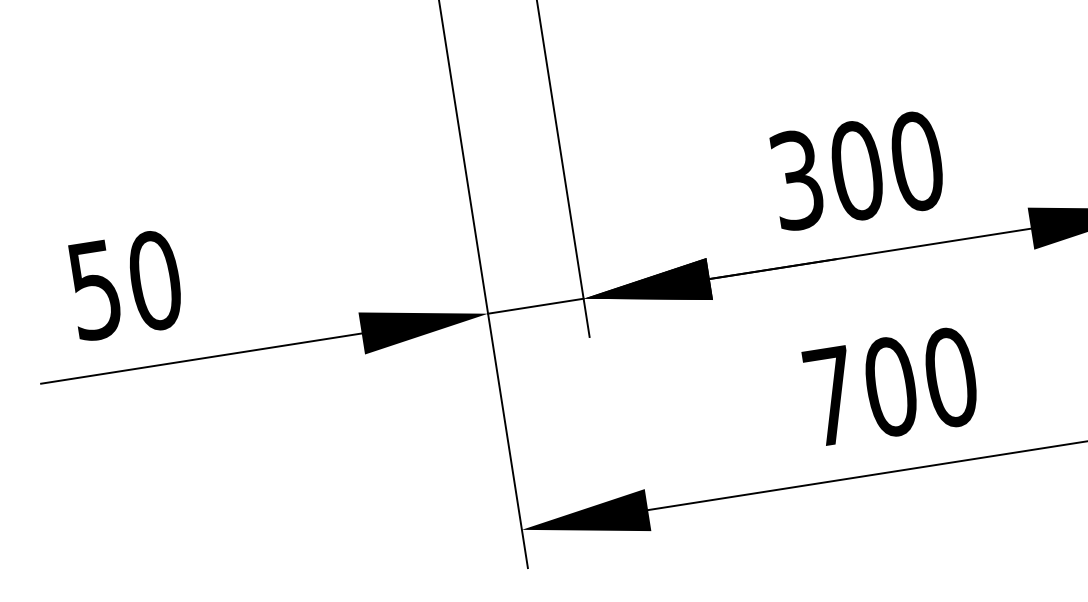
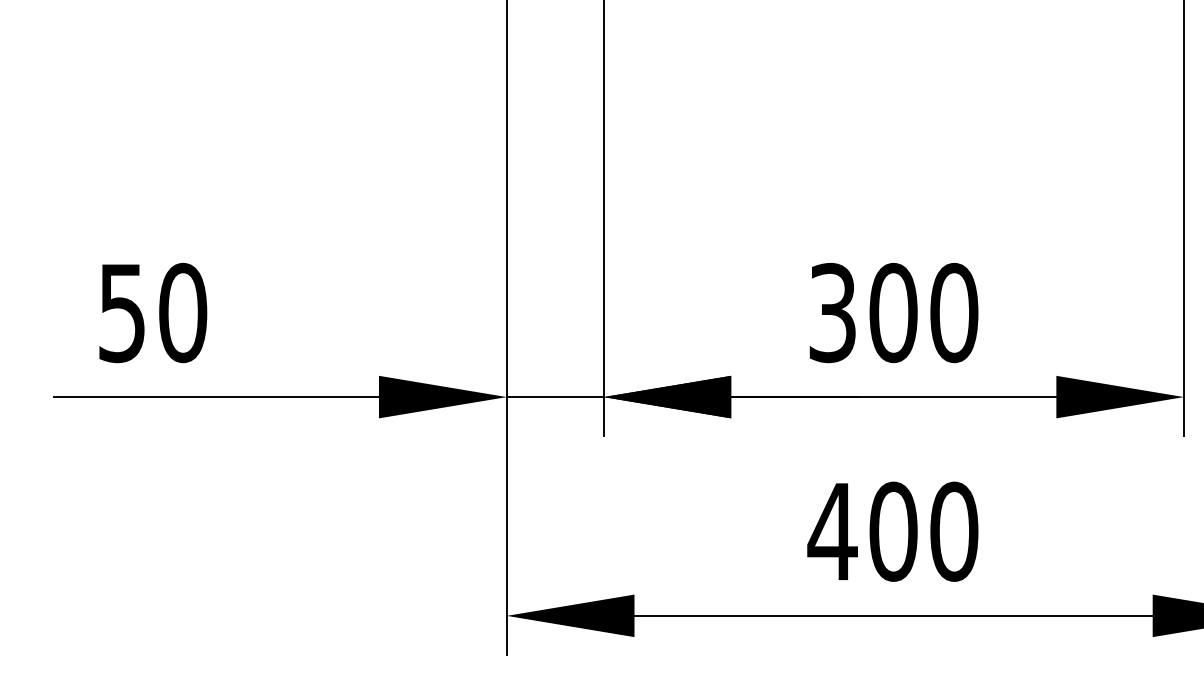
text: (830, 396) -> (832, 531), 700 -> 400

